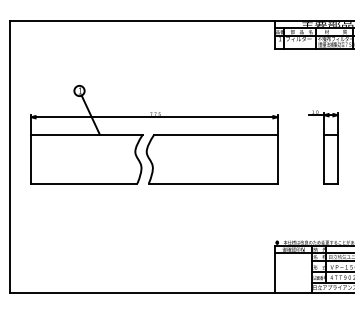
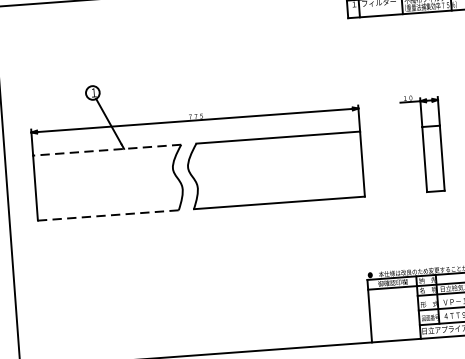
line: (87, 134) -> (107, 149), solid -> dashed
line: (84, 183) -> (108, 215), solid -> dashed

